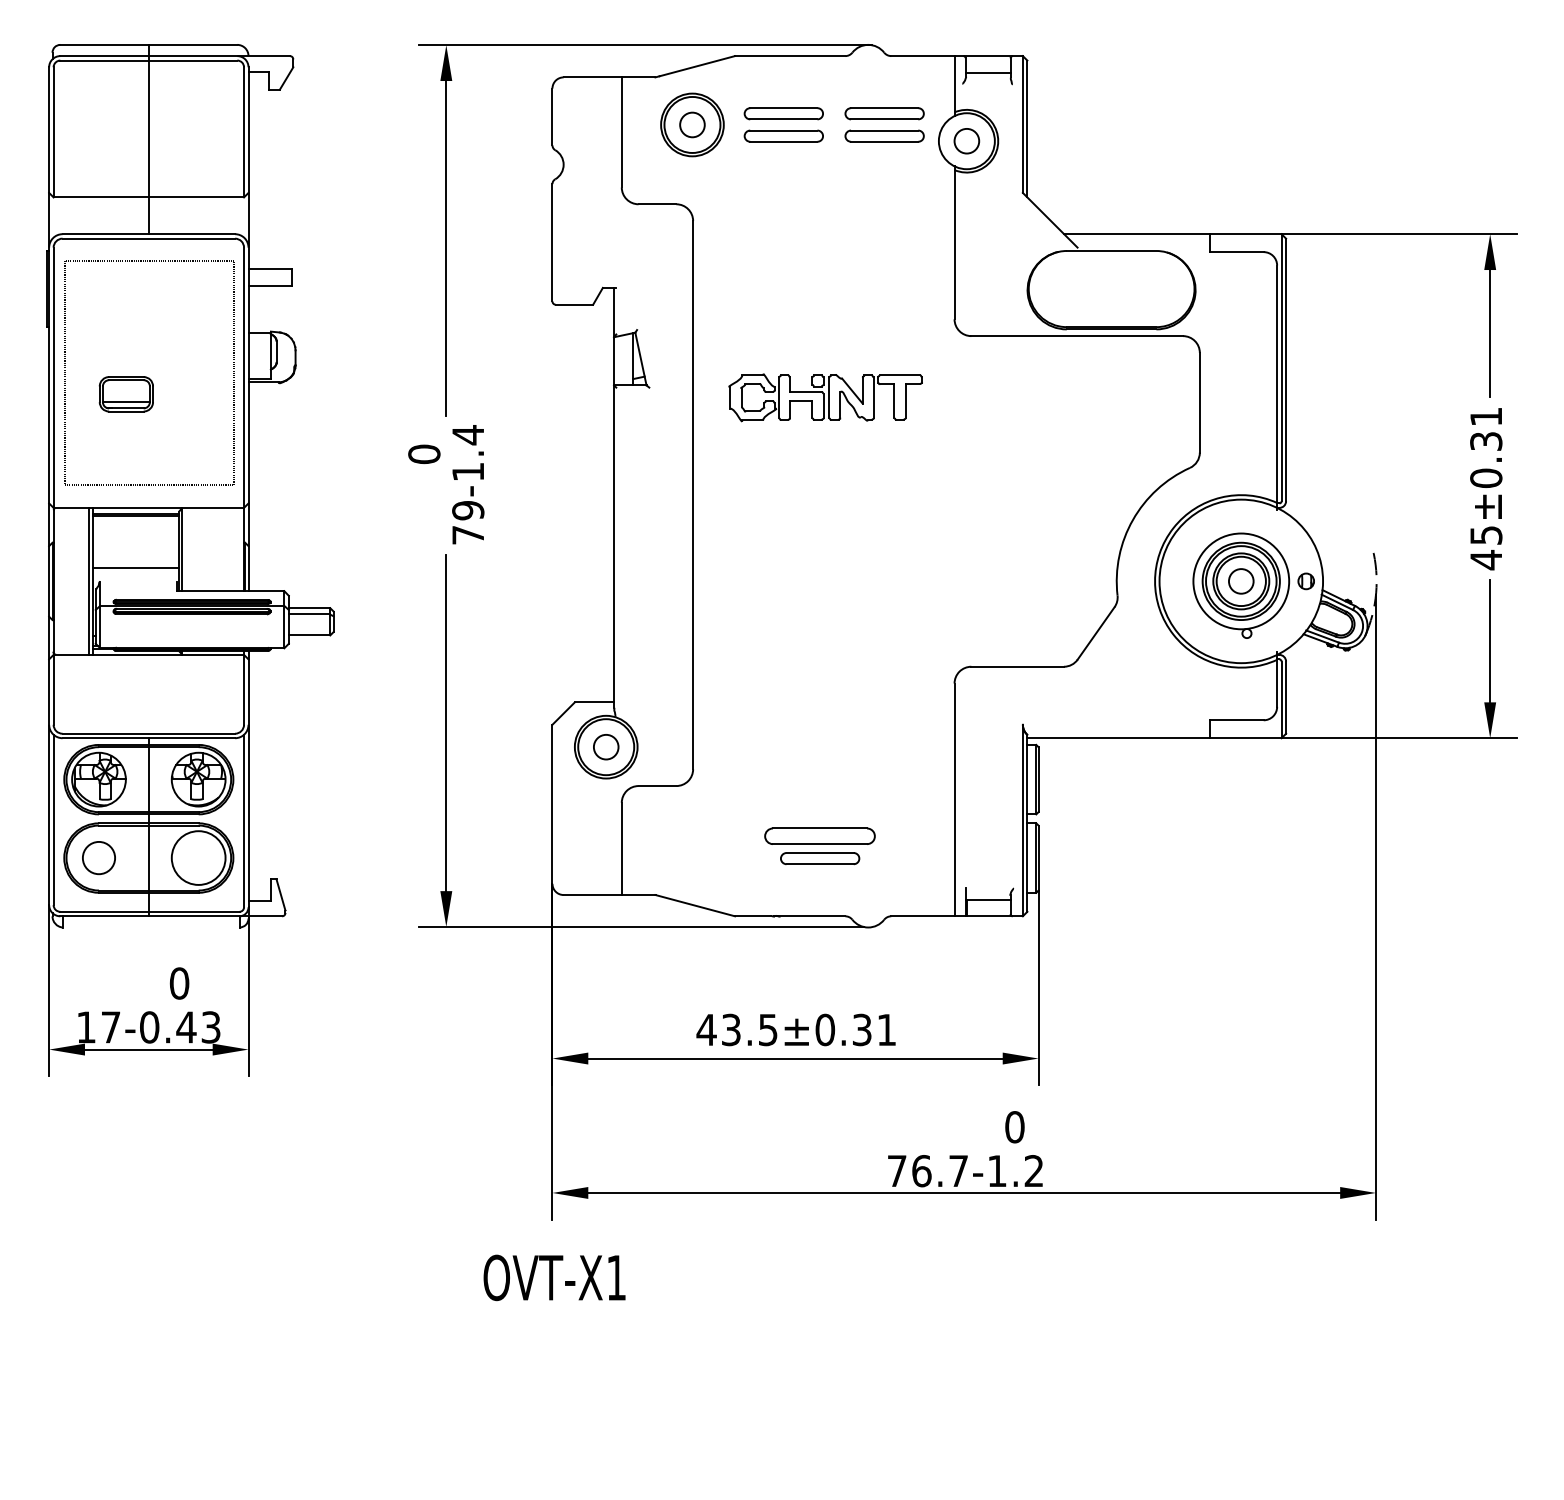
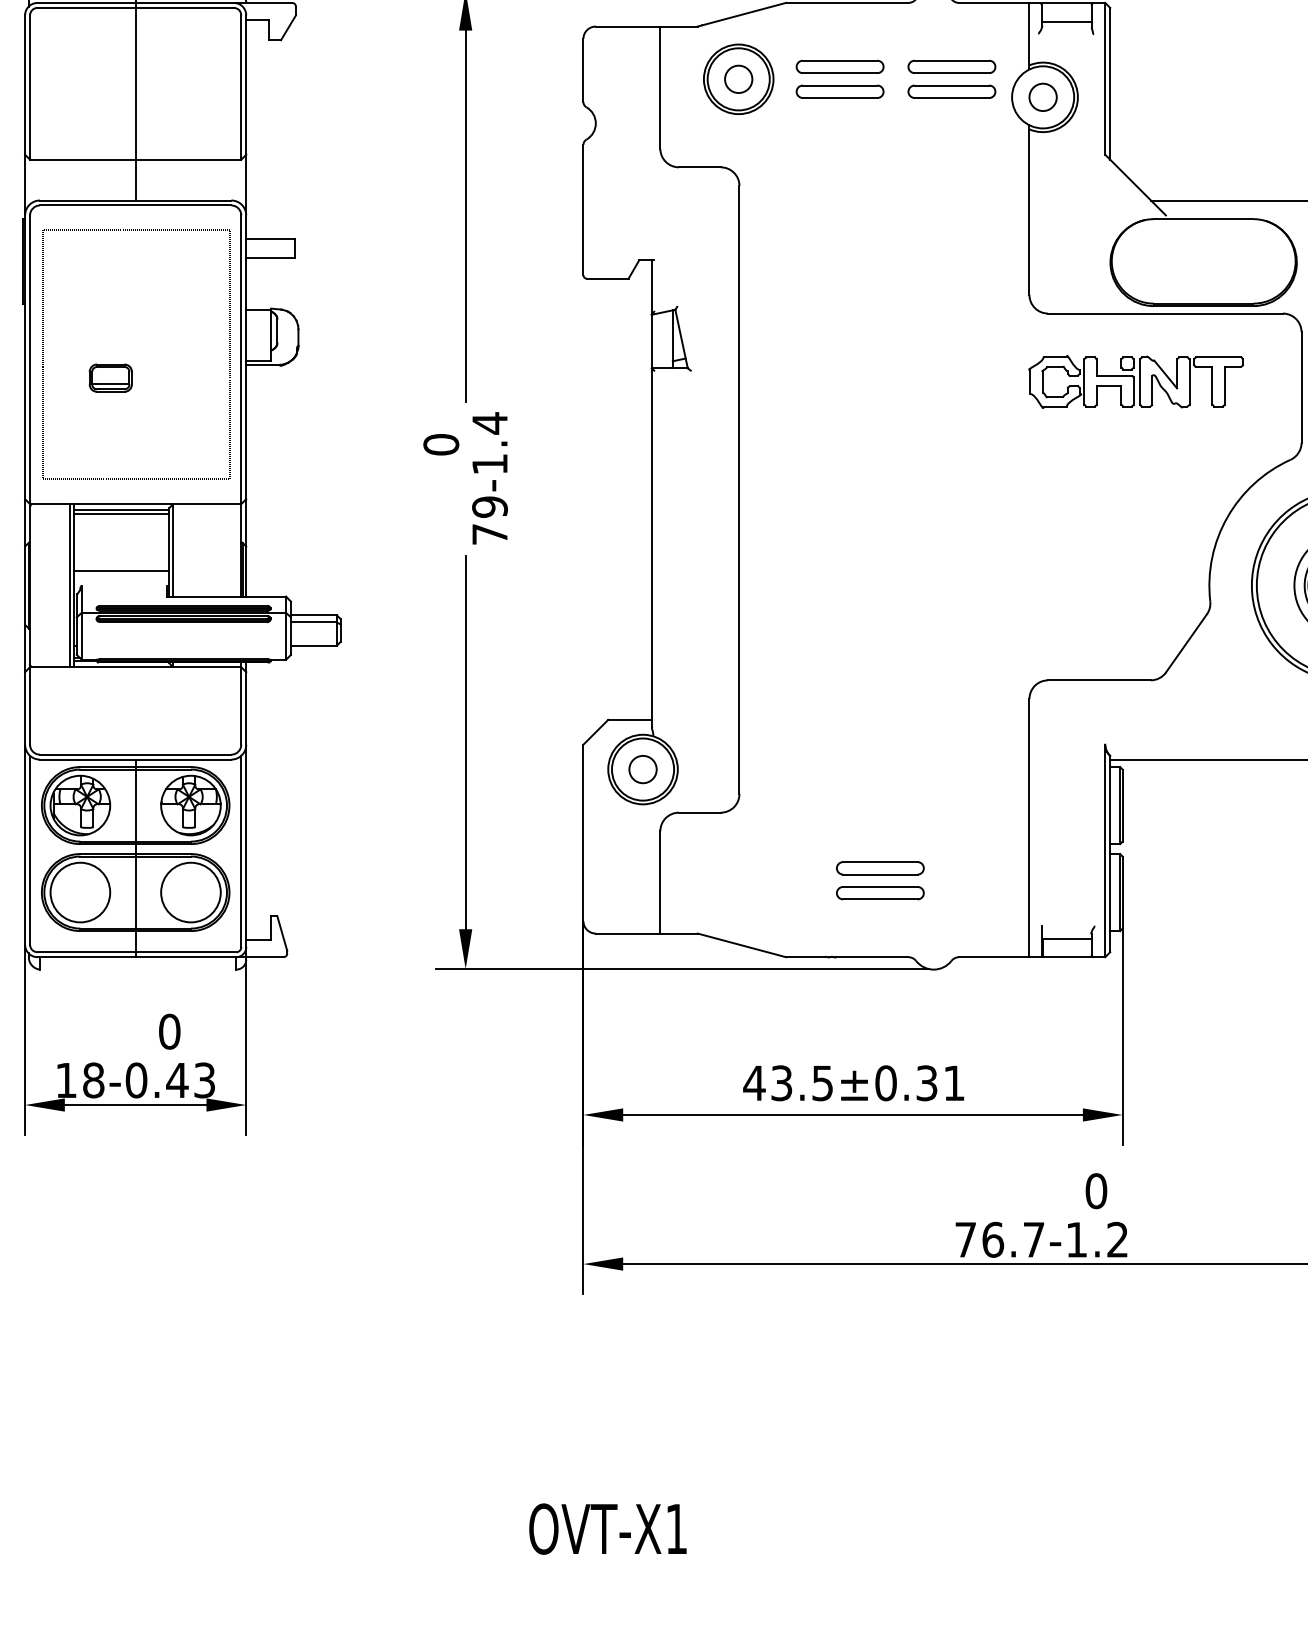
part: (126, 394) -> (110, 378), size x0.71
part: (825, 397) -> (1135, 381), moved
part: (820, 835) -> (880, 867), size x0.71
circle: (98, 857) -> (79, 891), size x1.67
text: (110, 1027) -> (93, 1080), 17 -> 18
text: (554, 1277) -> (607, 1528), moved

